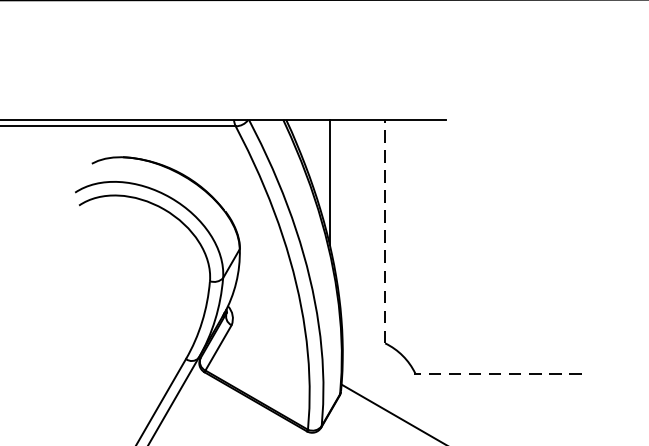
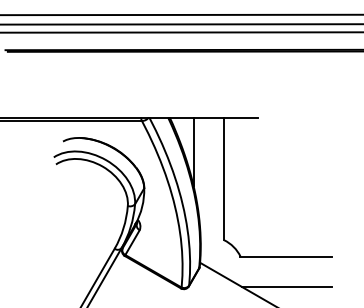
line: (386, 231) -> (224, 178), dashed -> solid
line: (497, 373) -> (285, 256), dashed -> solid
line: (499, 429) -> (286, 287), added

